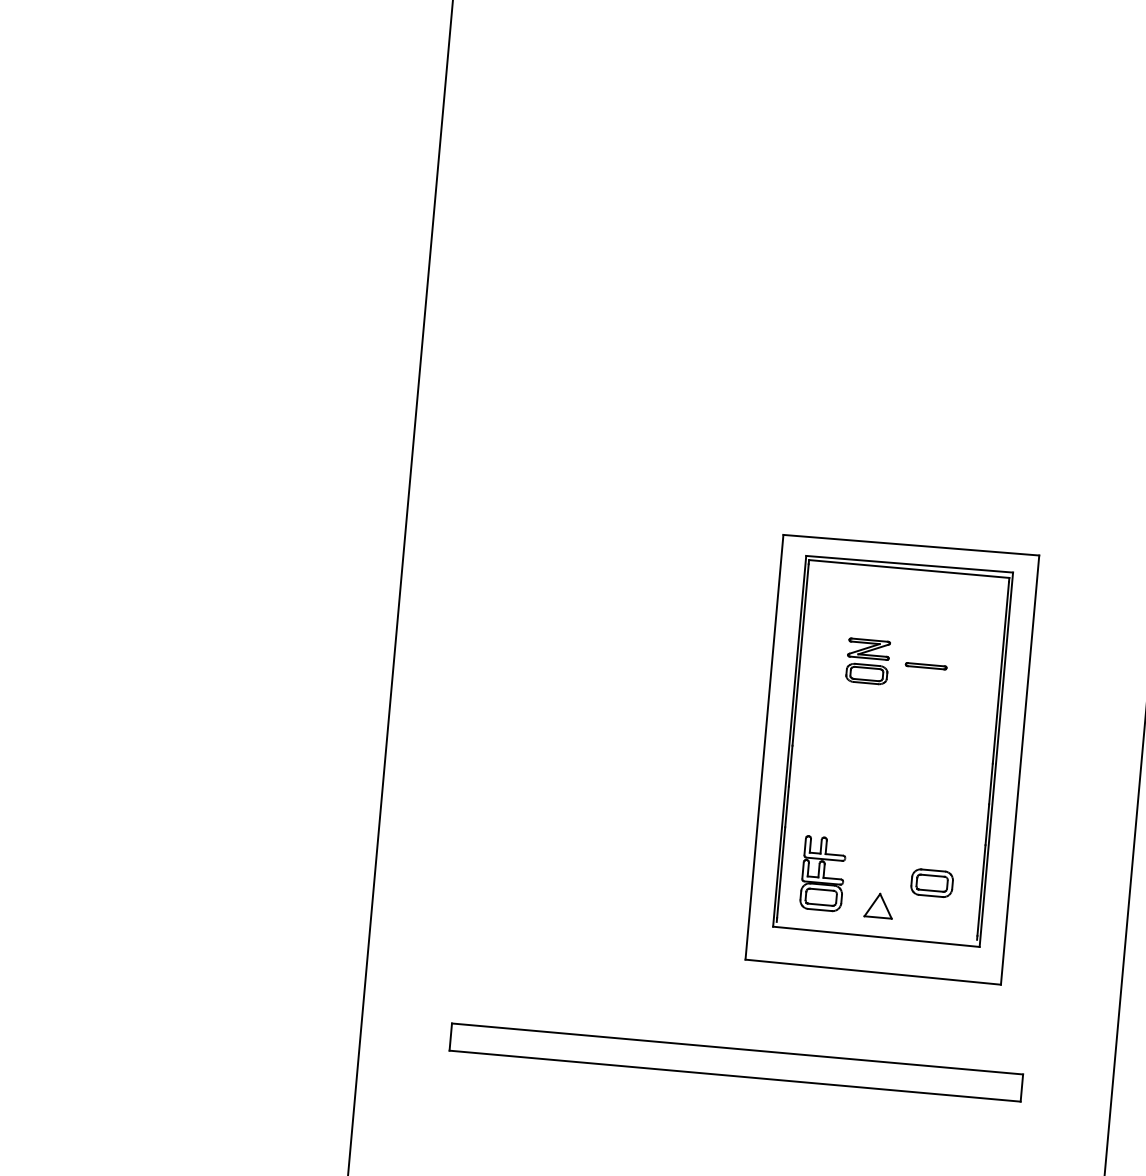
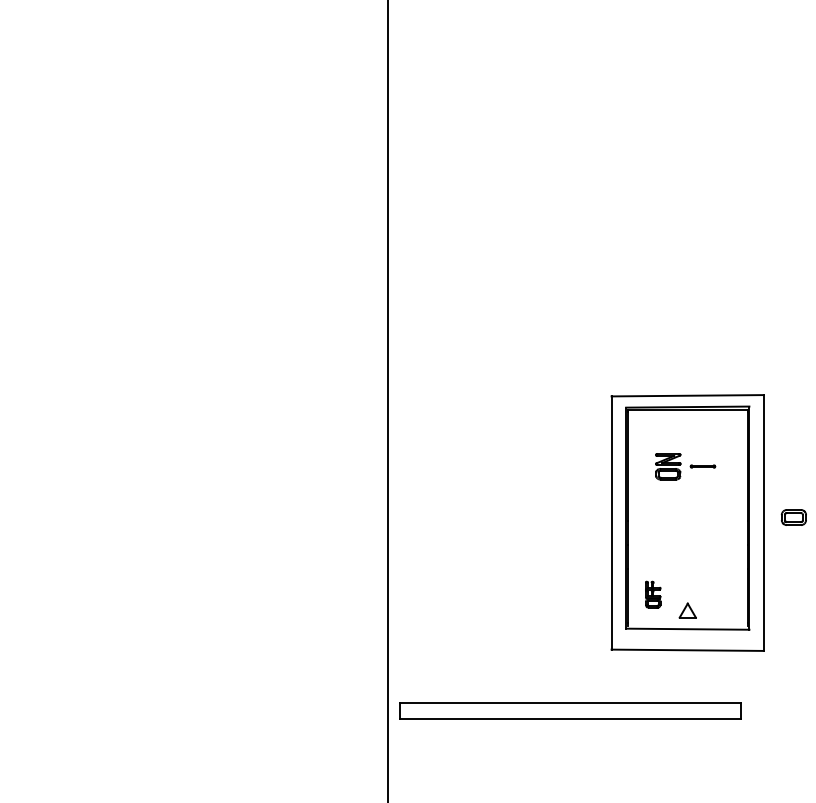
part: (824, 873) -> (653, 594), size x0.6
part: (931, 883) -> (793, 517), moved
part: (736, 1061) -> (570, 710), moved

